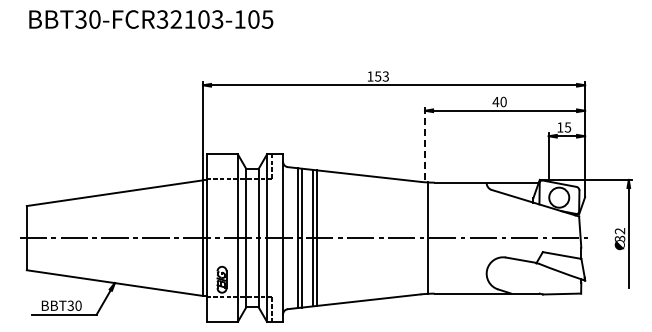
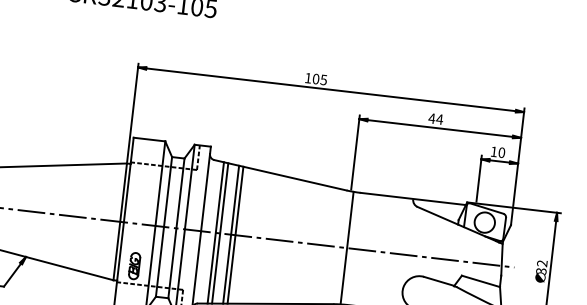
text: (381, 76) -> (319, 79), 153 -> 105
text: (503, 101) -> (439, 118), 40 -> 44
text: (567, 127) -> (501, 152), 15 -> 10
line: (424, 143) -> (355, 152), dashed -> solid

